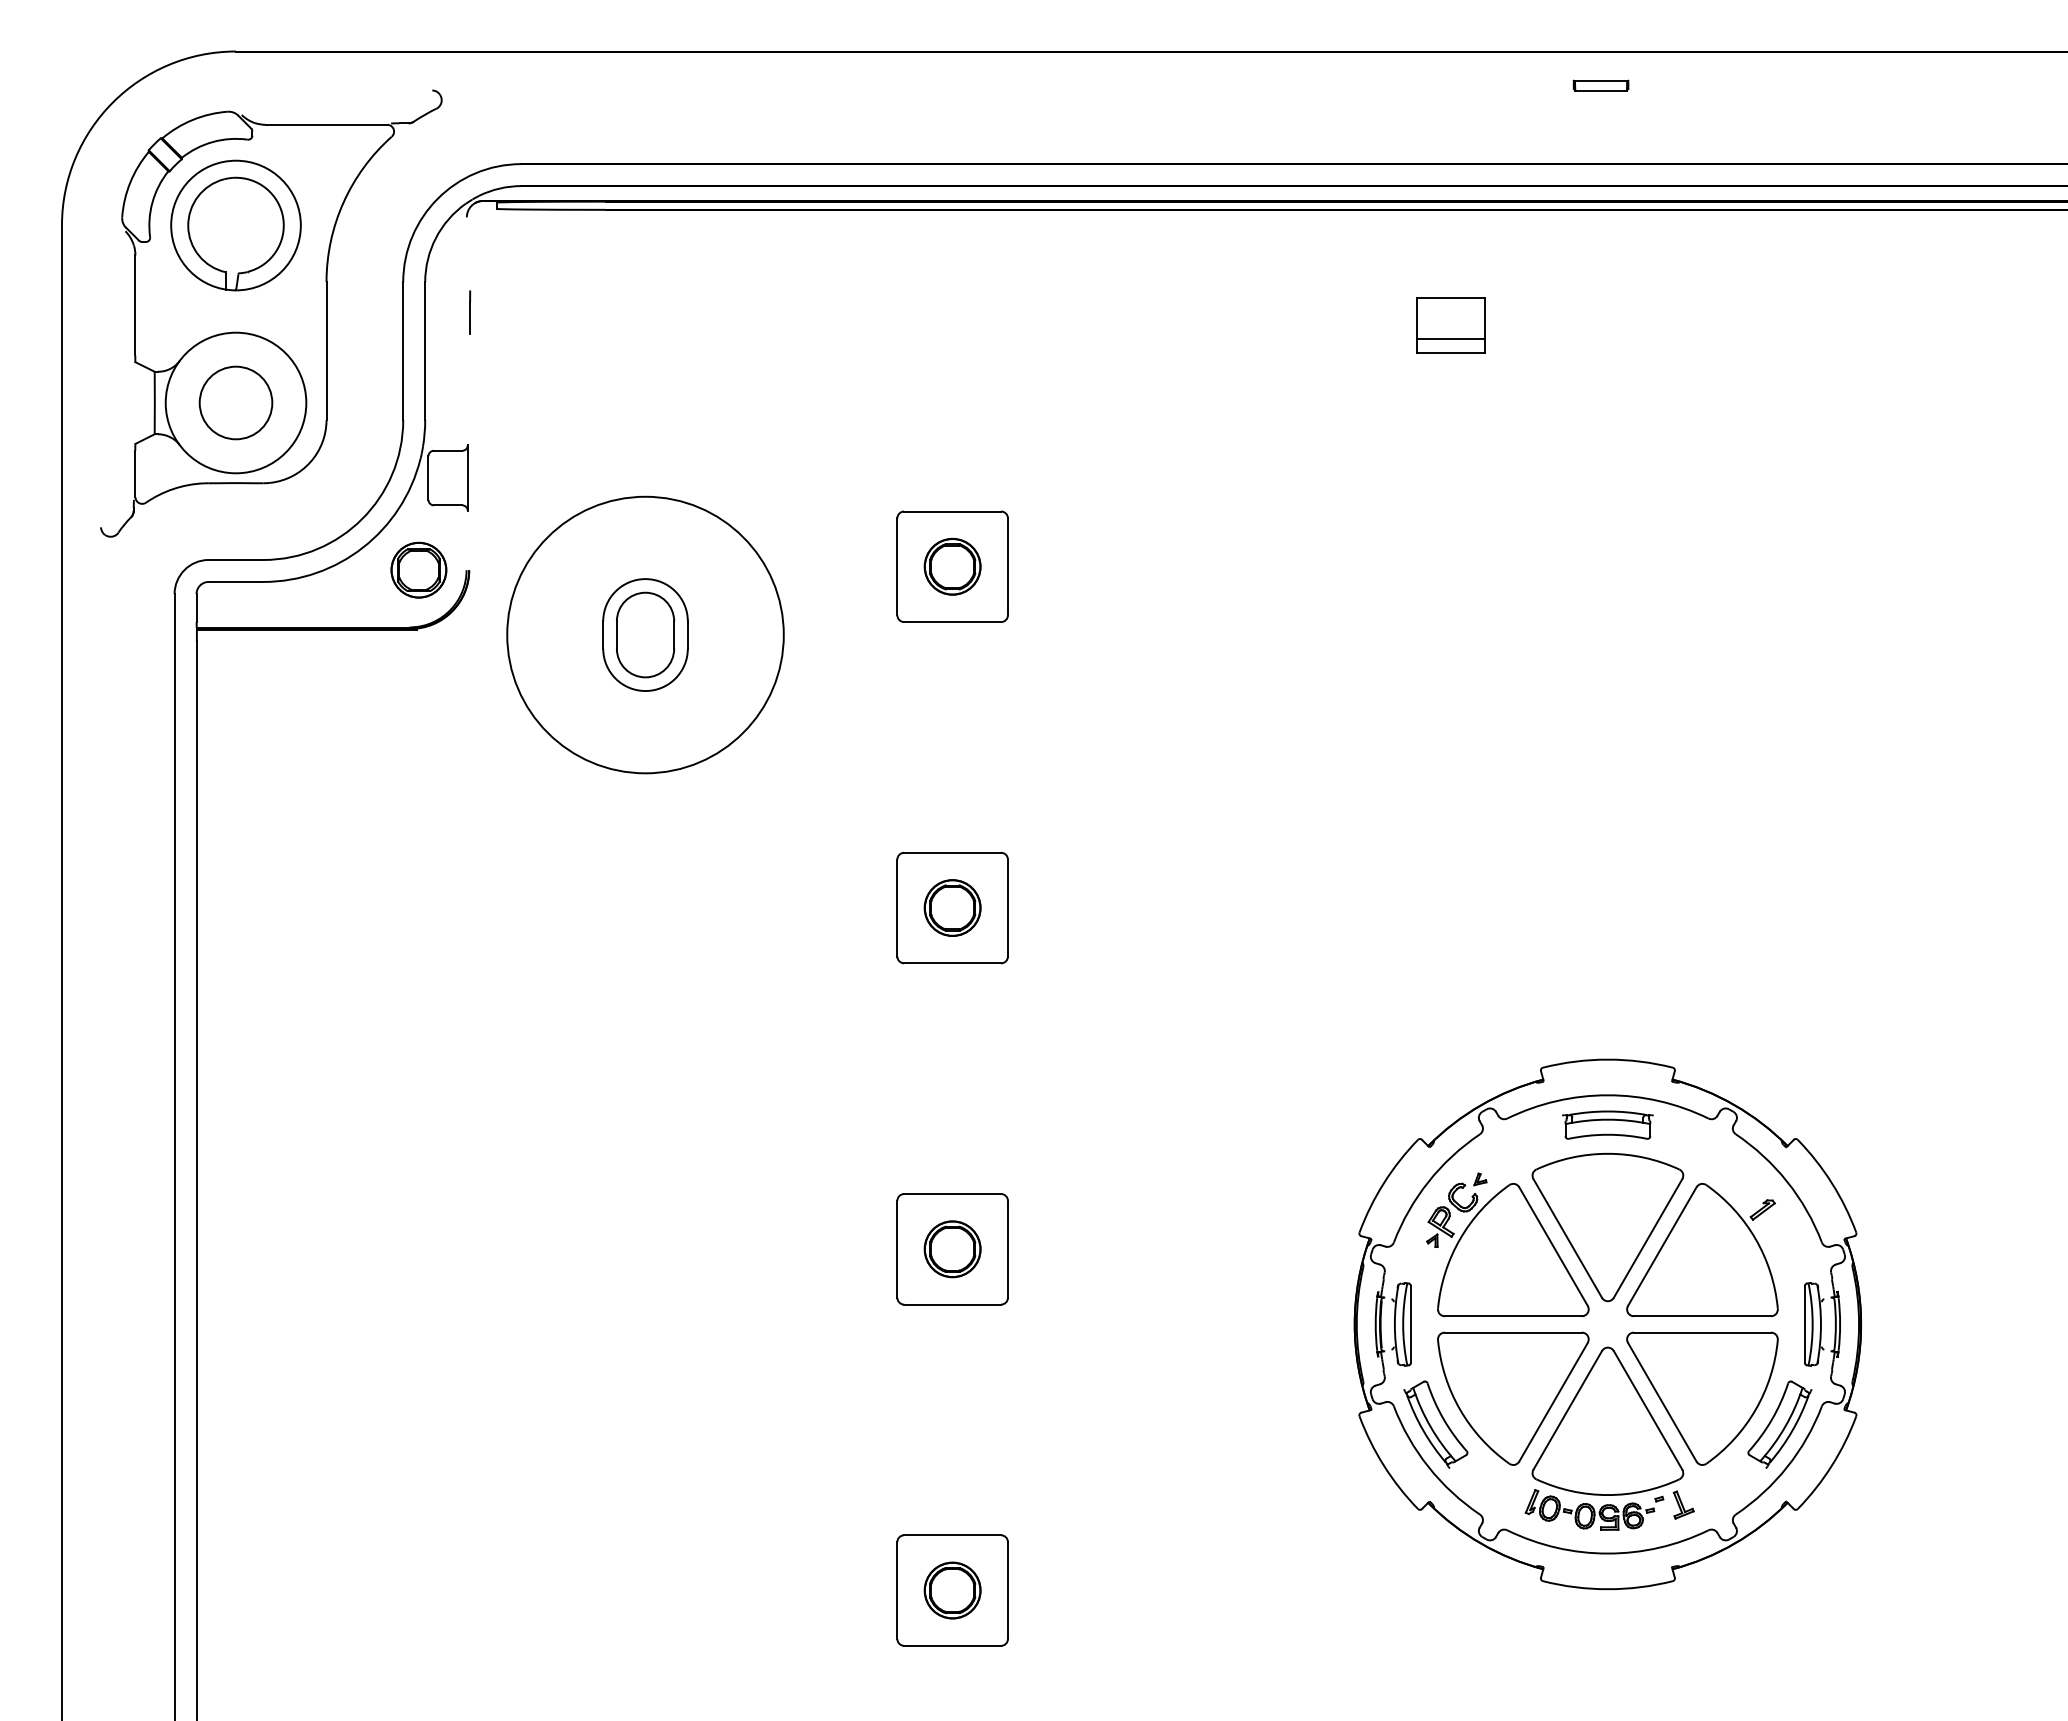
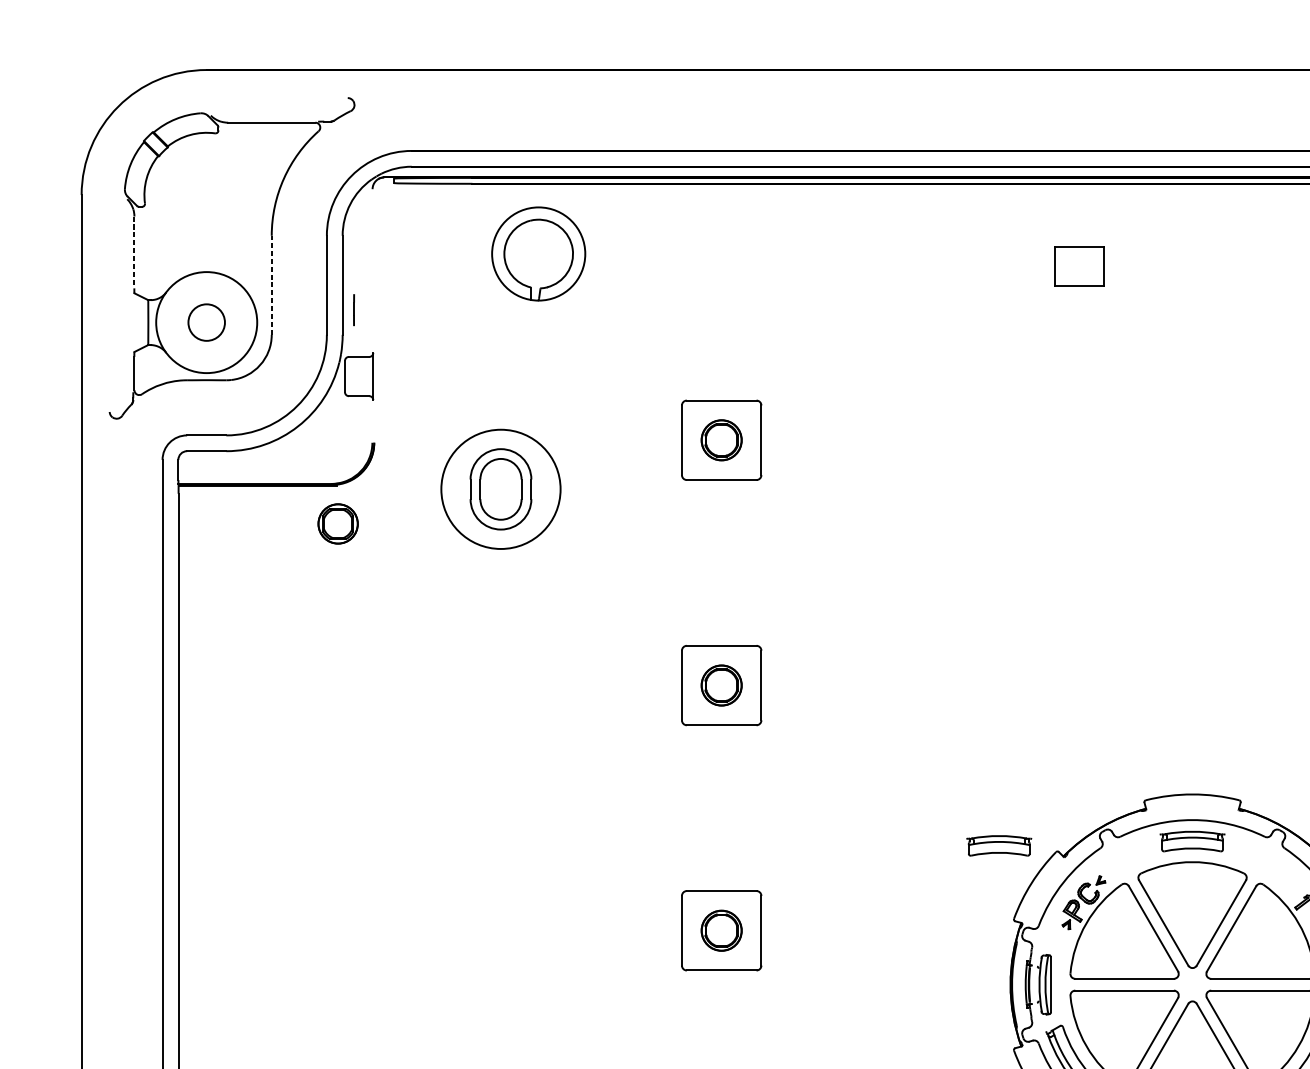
part: (1600, 85) -> (1187, 94), removed
part: (235, 225) -> (538, 253), moved
line: (135, 305) -> (134, 252), solid -> dashed
line: (470, 312) -> (354, 310), moved
line: (1450, 338) -> (1079, 276), removed
line: (326, 351) -> (271, 285), solid -> dashed
circle: (235, 402) -> (206, 322), size x0.7
part: (418, 569) -> (337, 523), moved
circle: (645, 634) -> (500, 488), size x0.6
part: (1338, 1130) -> (998, 845), added

